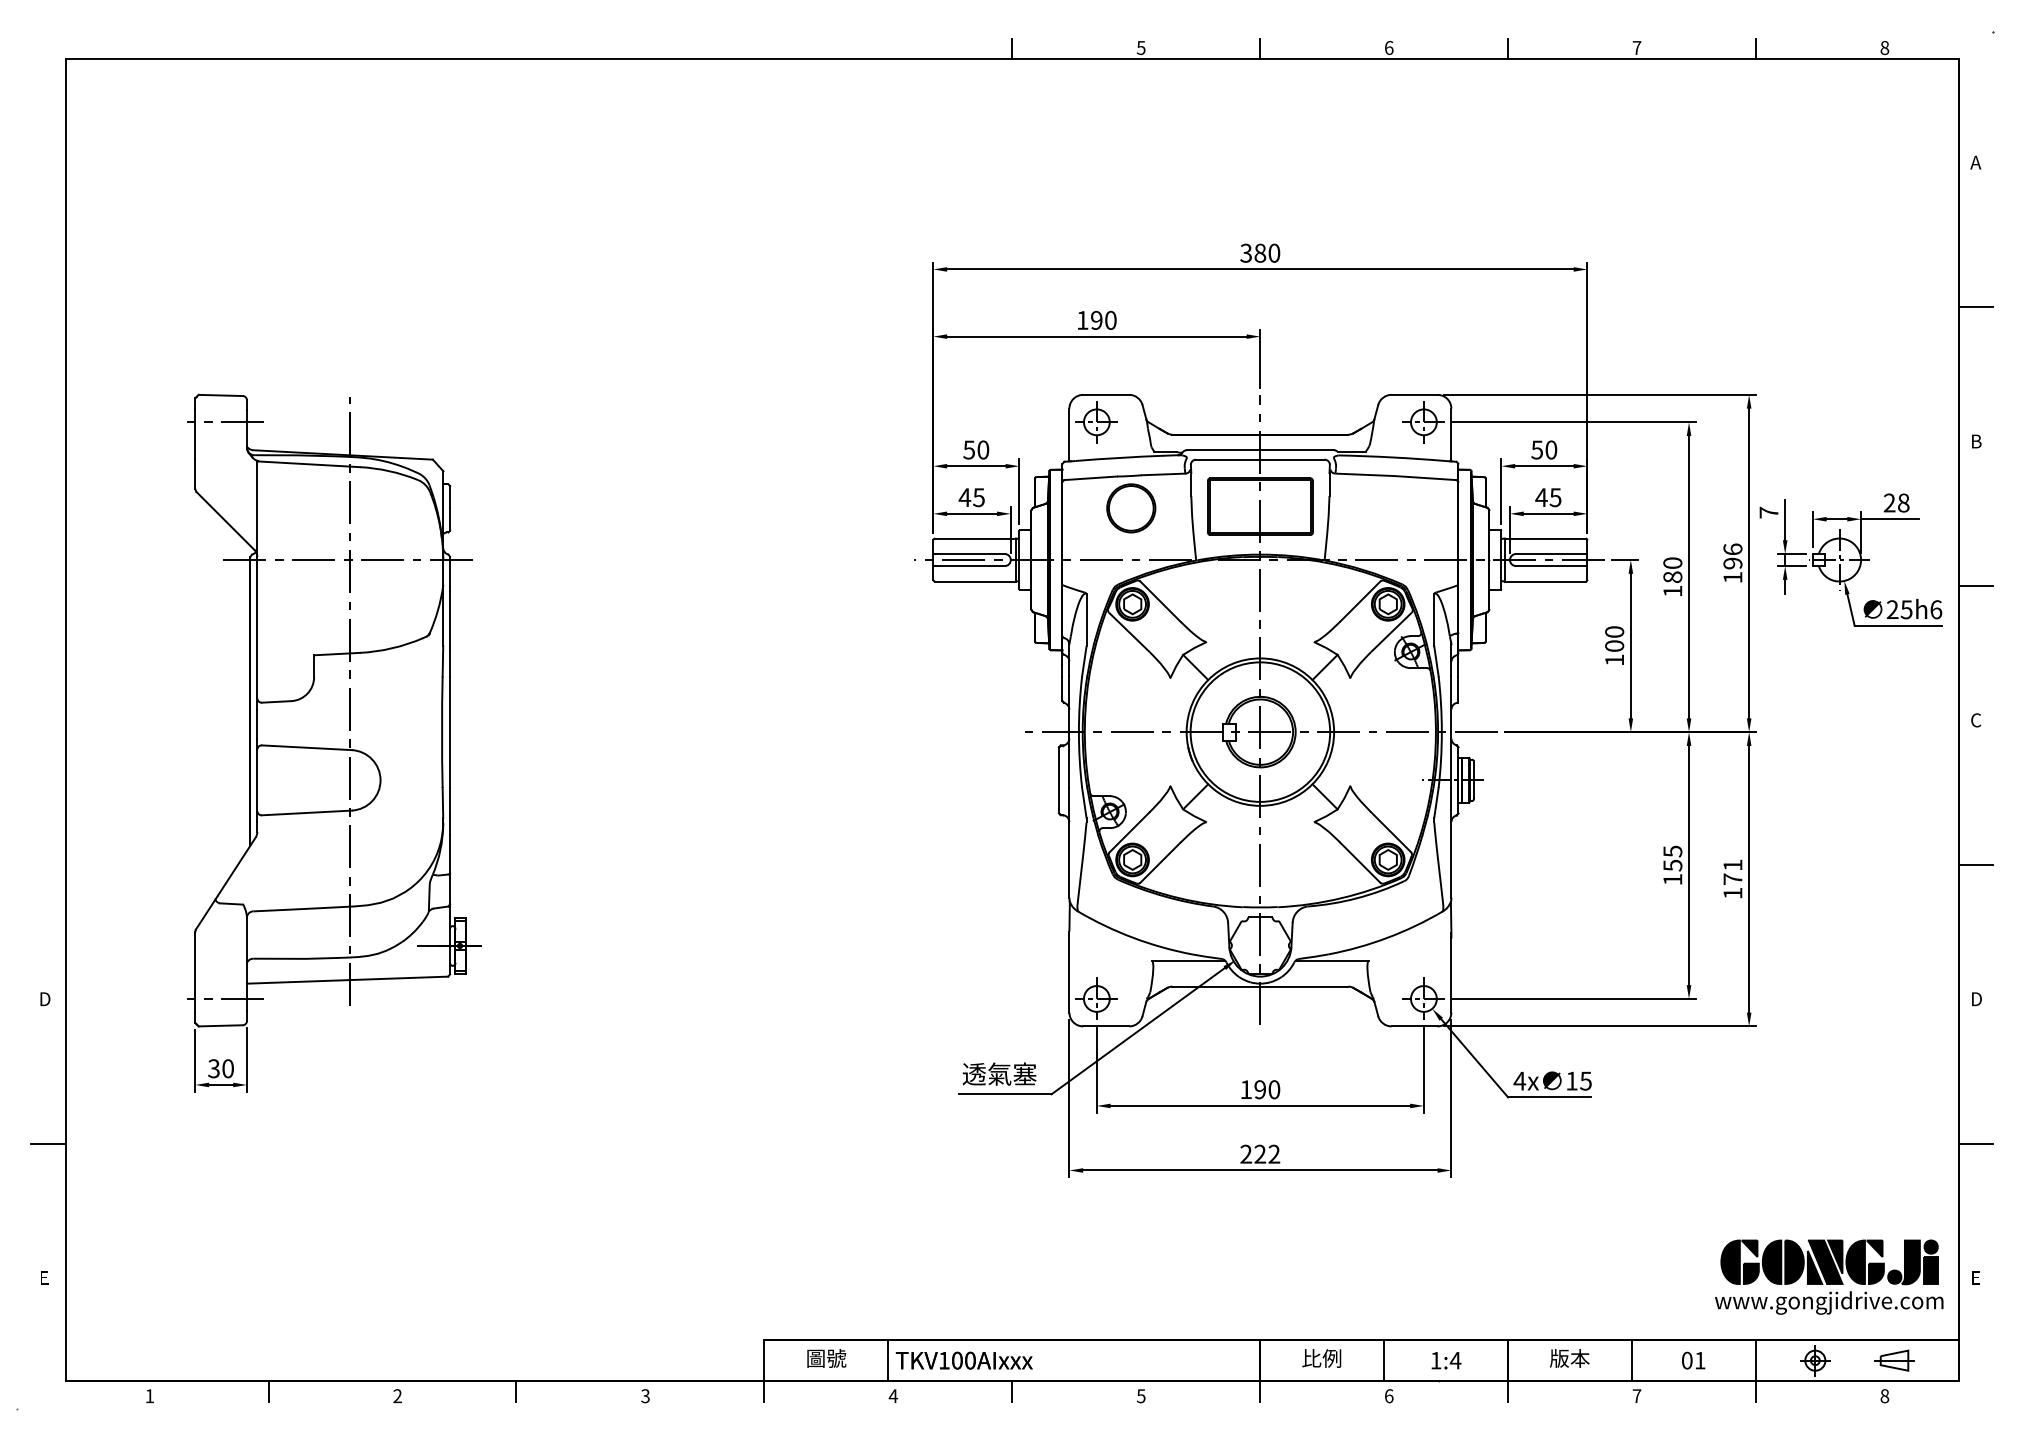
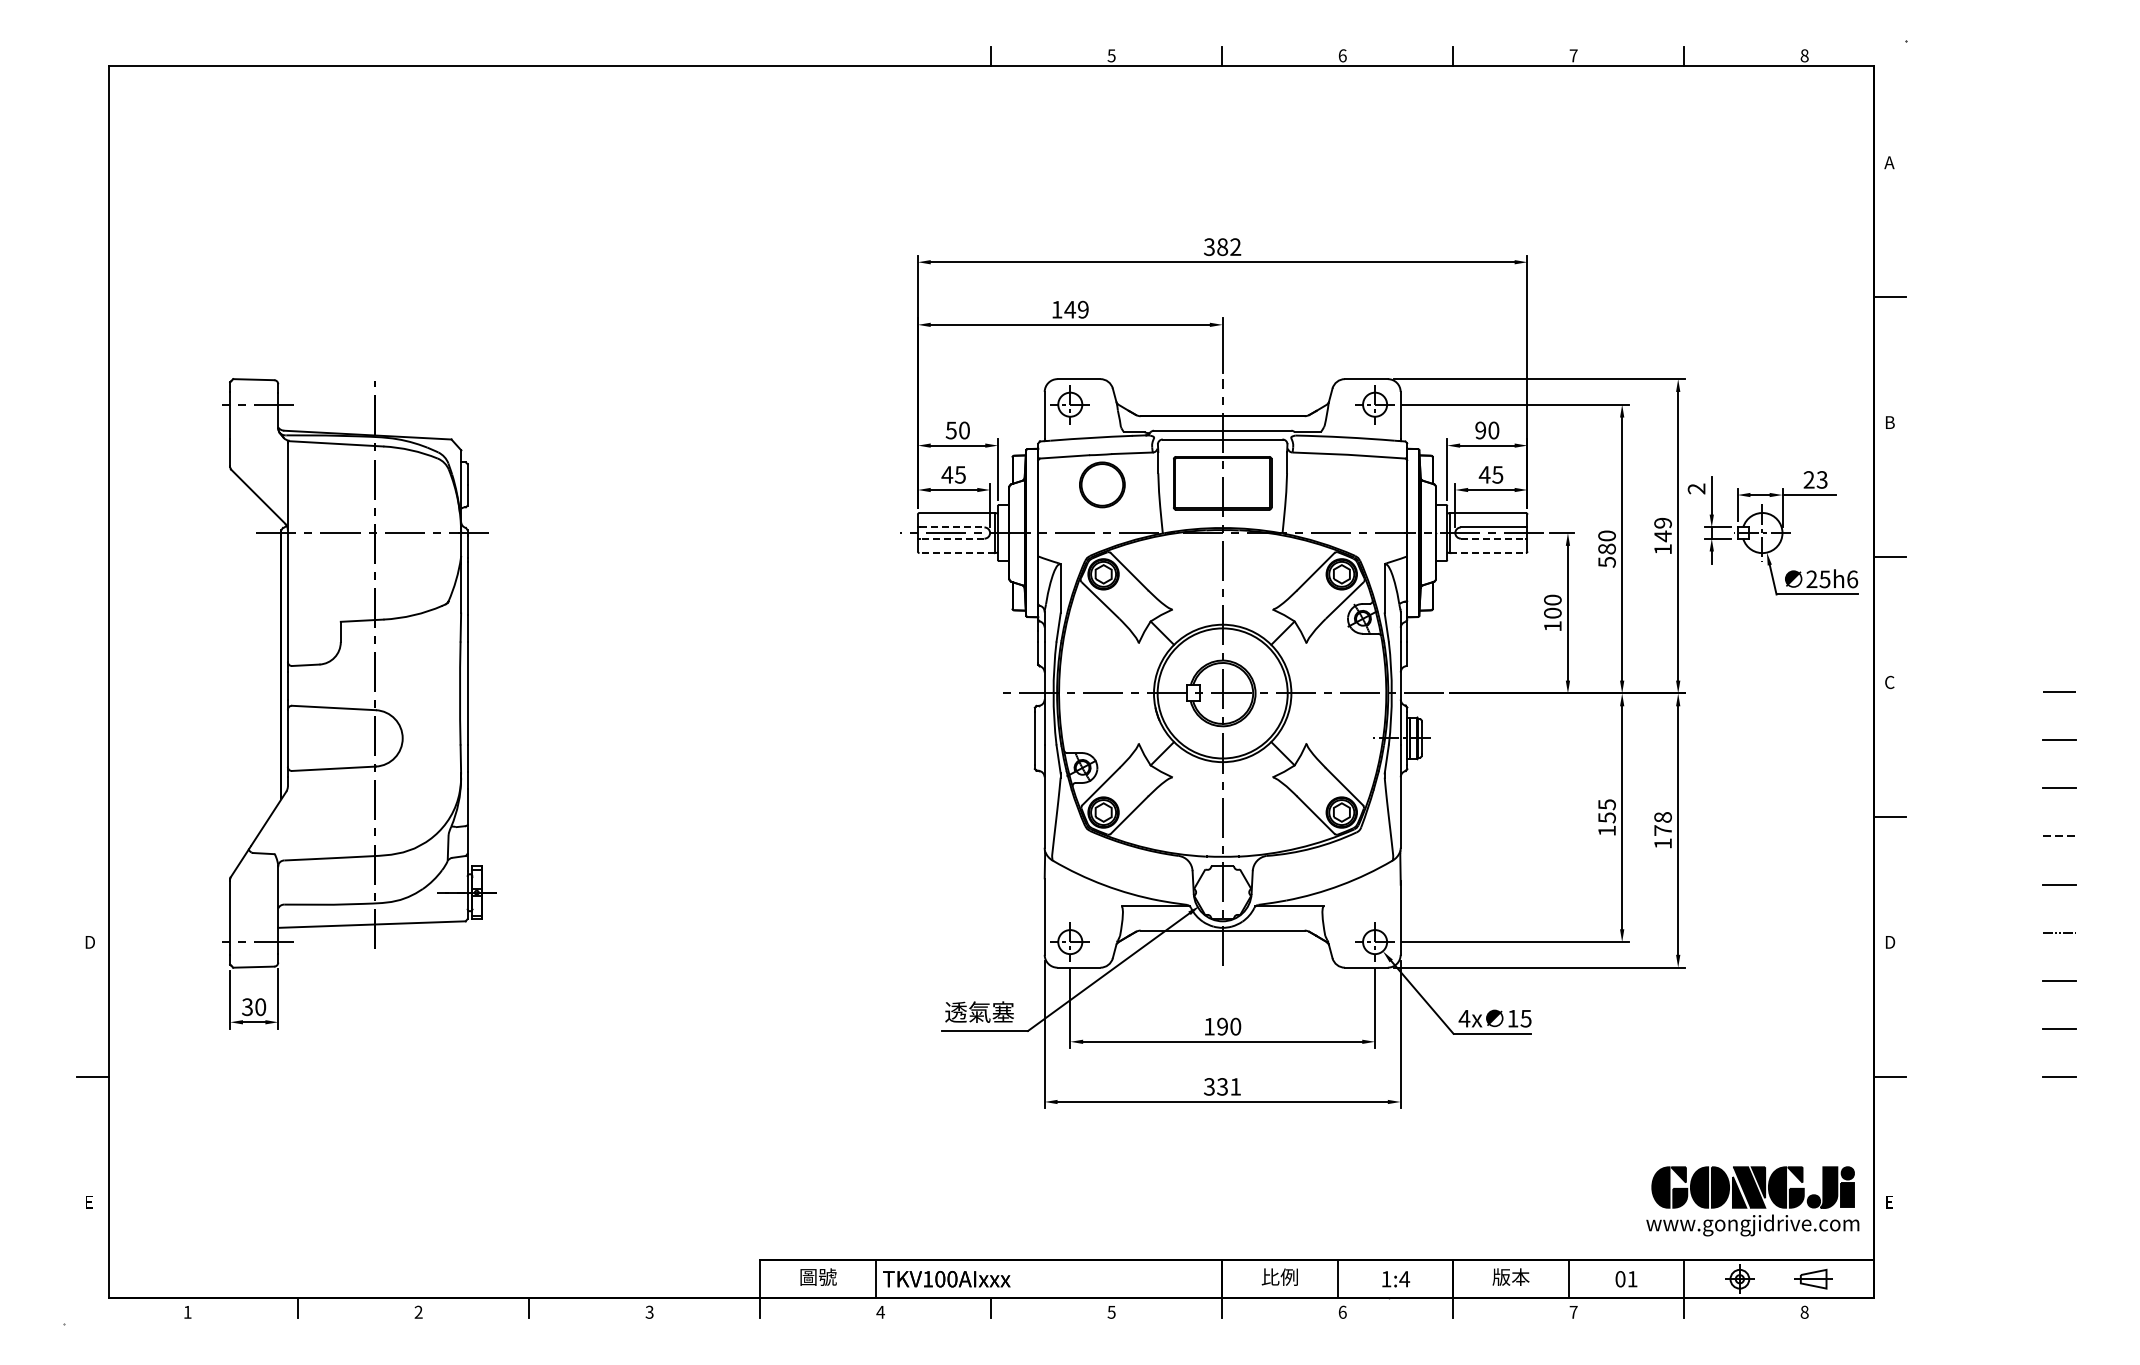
text: (1274, 253) -> (1235, 247), 380 -> 382
text: (1103, 320) -> (1076, 309), 190 -> 149
text: (1537, 449) -> (1480, 430), 50 -> 90
text: (1902, 502) -> (1821, 479), 28 -> 23
text: (1768, 512) -> (1696, 488), 7 -> 2
line: (970, 554) -> (952, 527), solid -> dashed
text: (1732, 556) -> (1662, 529), 196 -> 149
line: (969, 565) -> (951, 538), solid -> dashed
line: (1550, 565) -> (1493, 538), solid -> dashed
line: (975, 581) -> (957, 553), solid -> dashed
line: (1545, 581) -> (1488, 553), solid -> dashed
text: (1672, 591) -> (1606, 562), 180 -> 580
text: (1732, 865) -> (1662, 817), 171 -> 178
text: (1260, 1153) -> (1222, 1086), 222 -> 331

